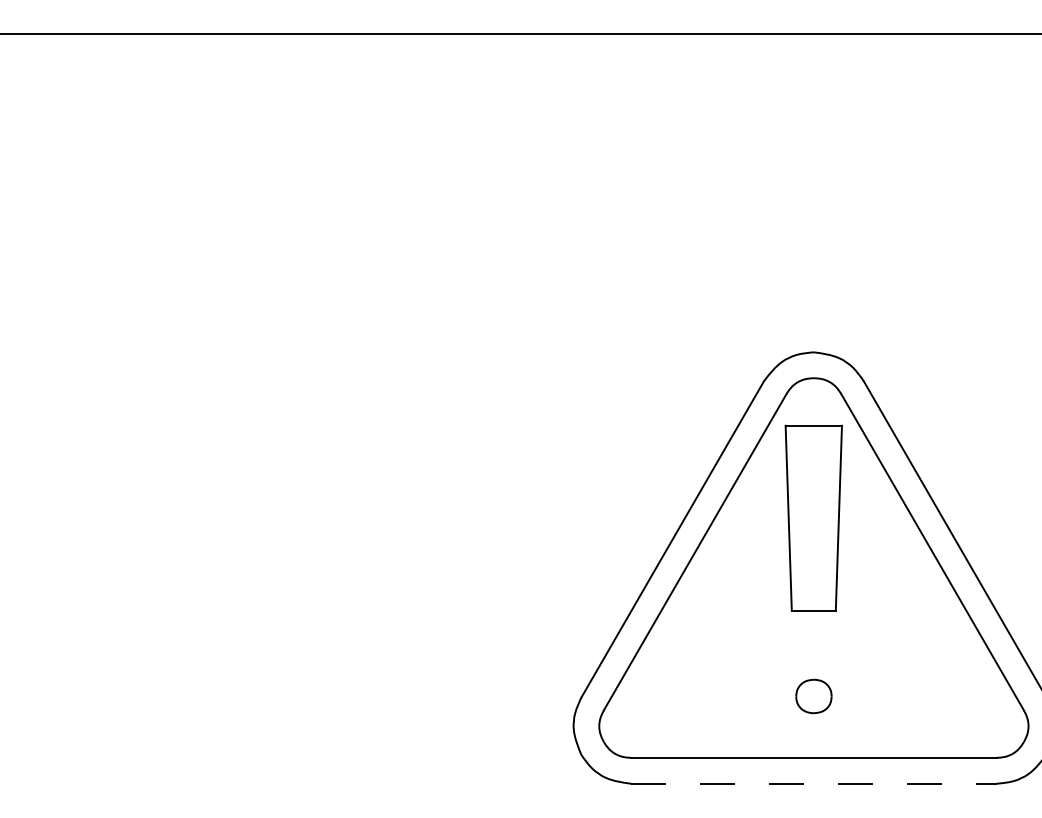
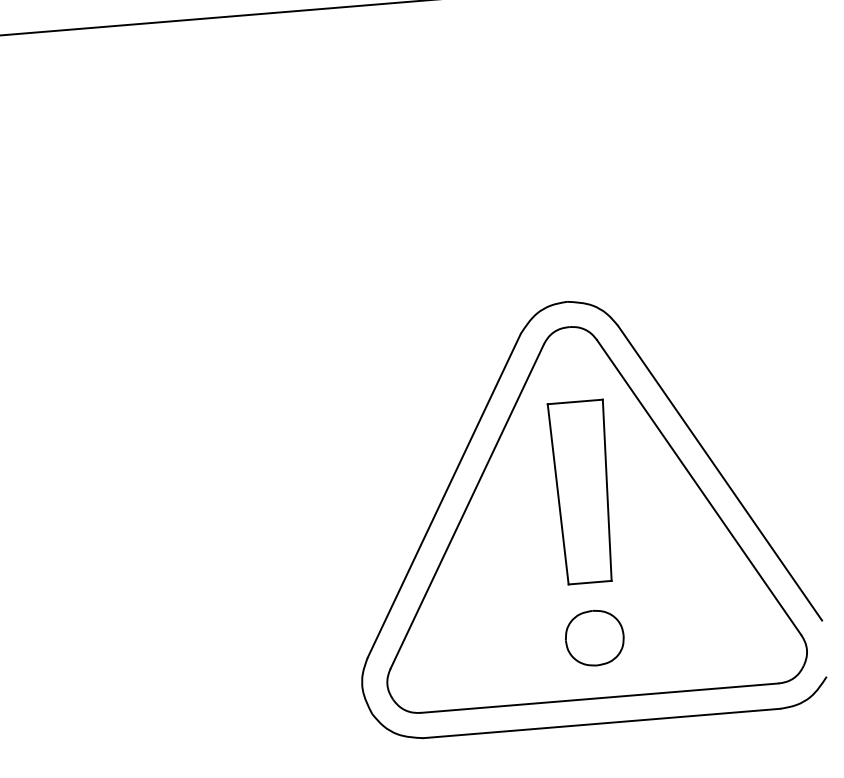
part: (813, 517) -> (582, 491), moved
part: (813, 696) -> (594, 638), size x1.67
line: (813, 783) -> (601, 723), dashed -> solid

